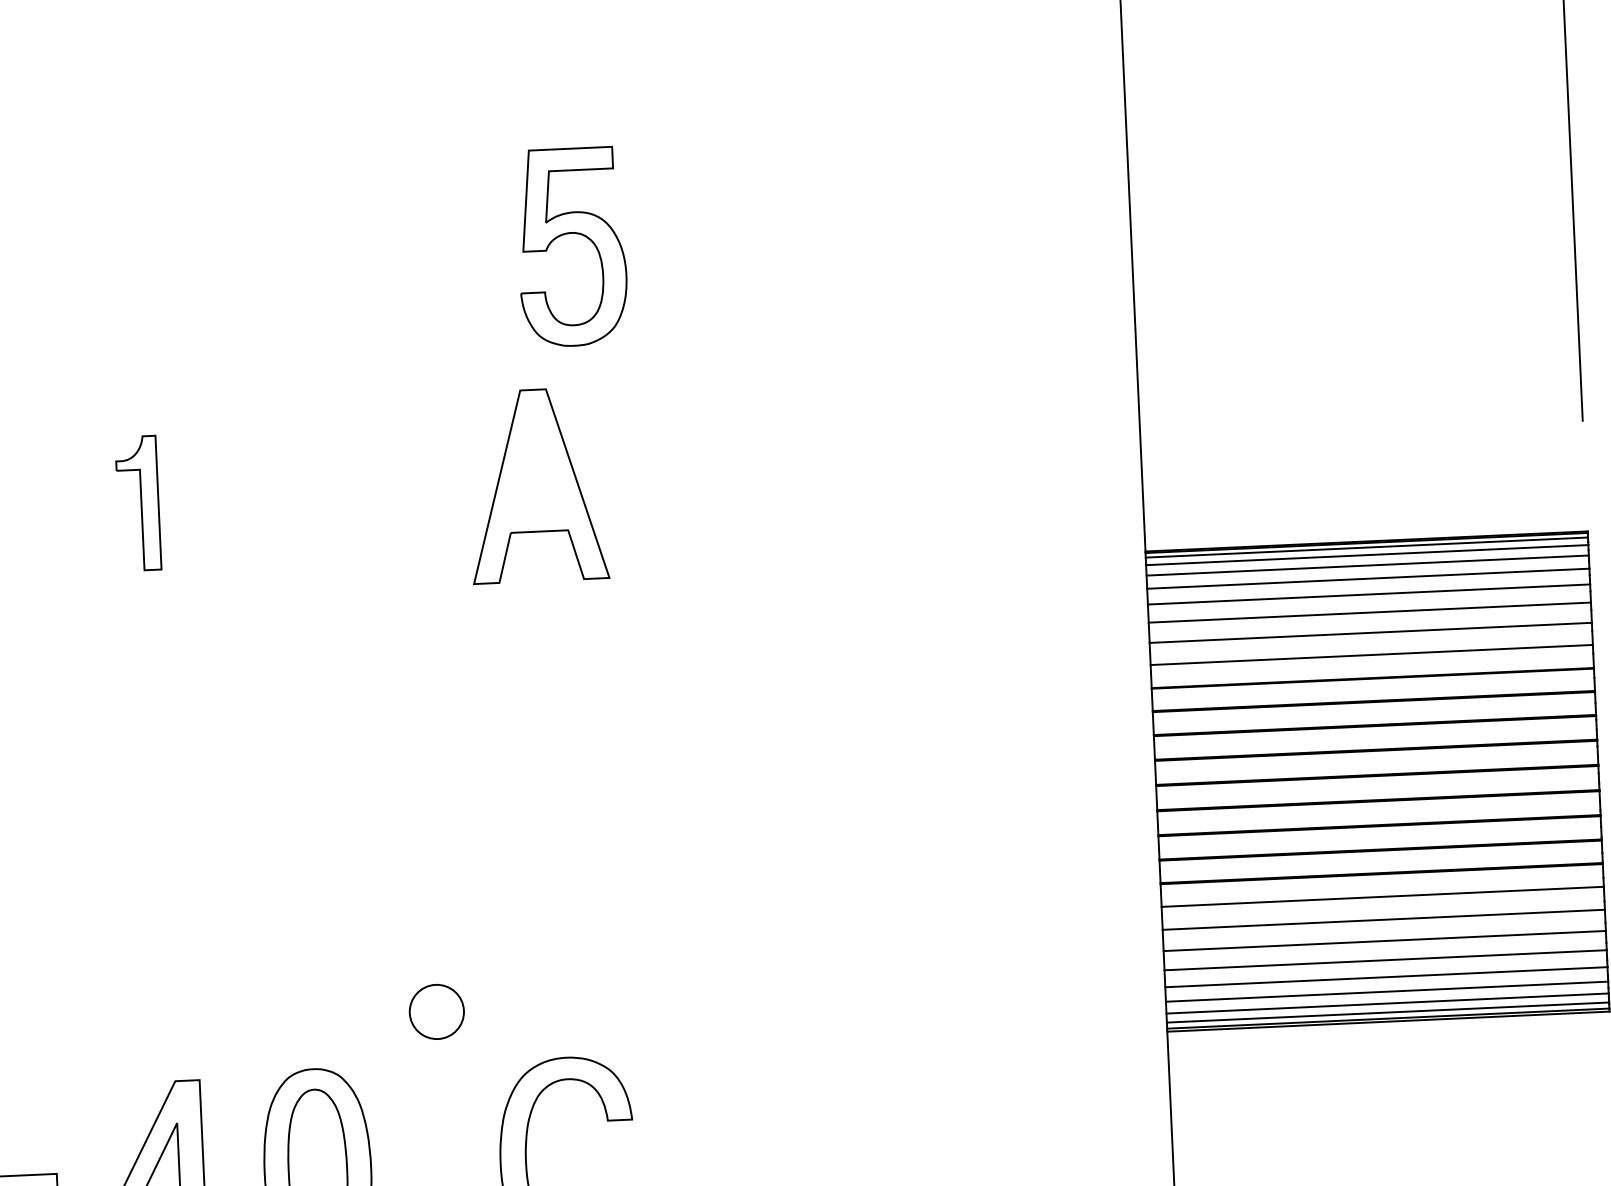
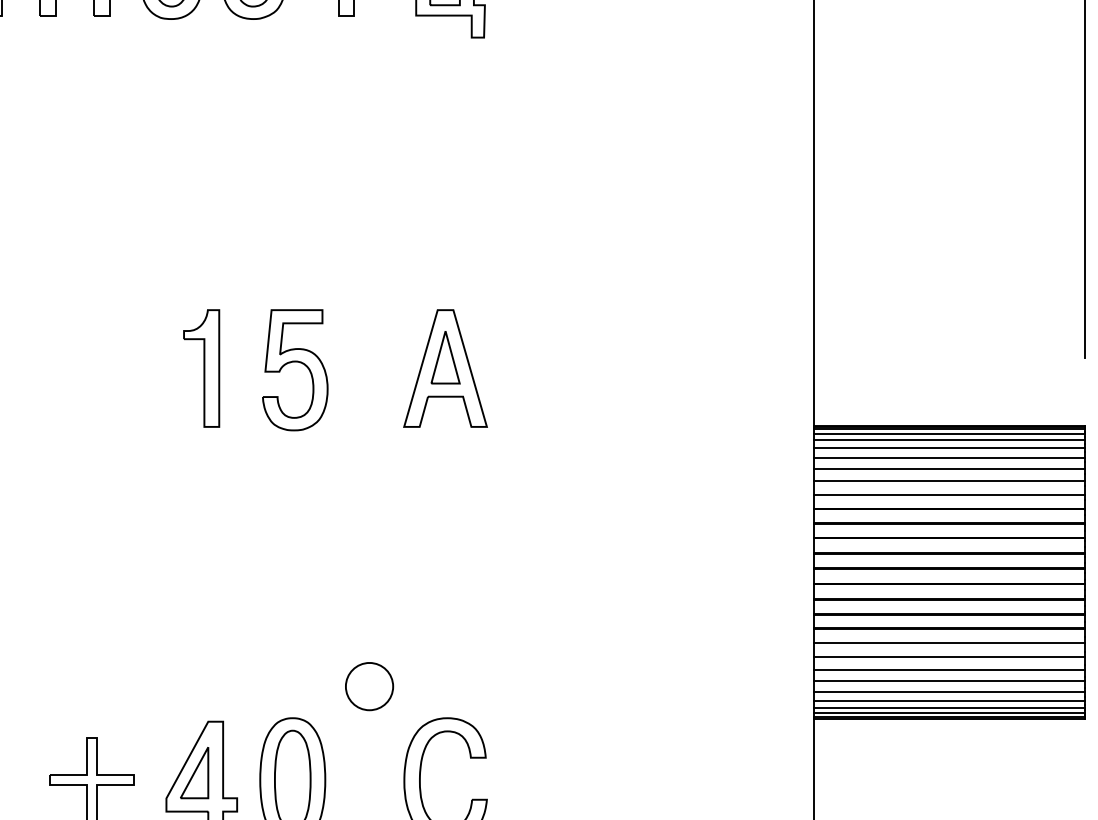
part: (571, 234) -> (295, 362), moved
part: (536, 467) -> (445, 357), added
part: (137, 503) -> (201, 368), size x1.43
part: (436, 1011) -> (369, 686), size x1.43

